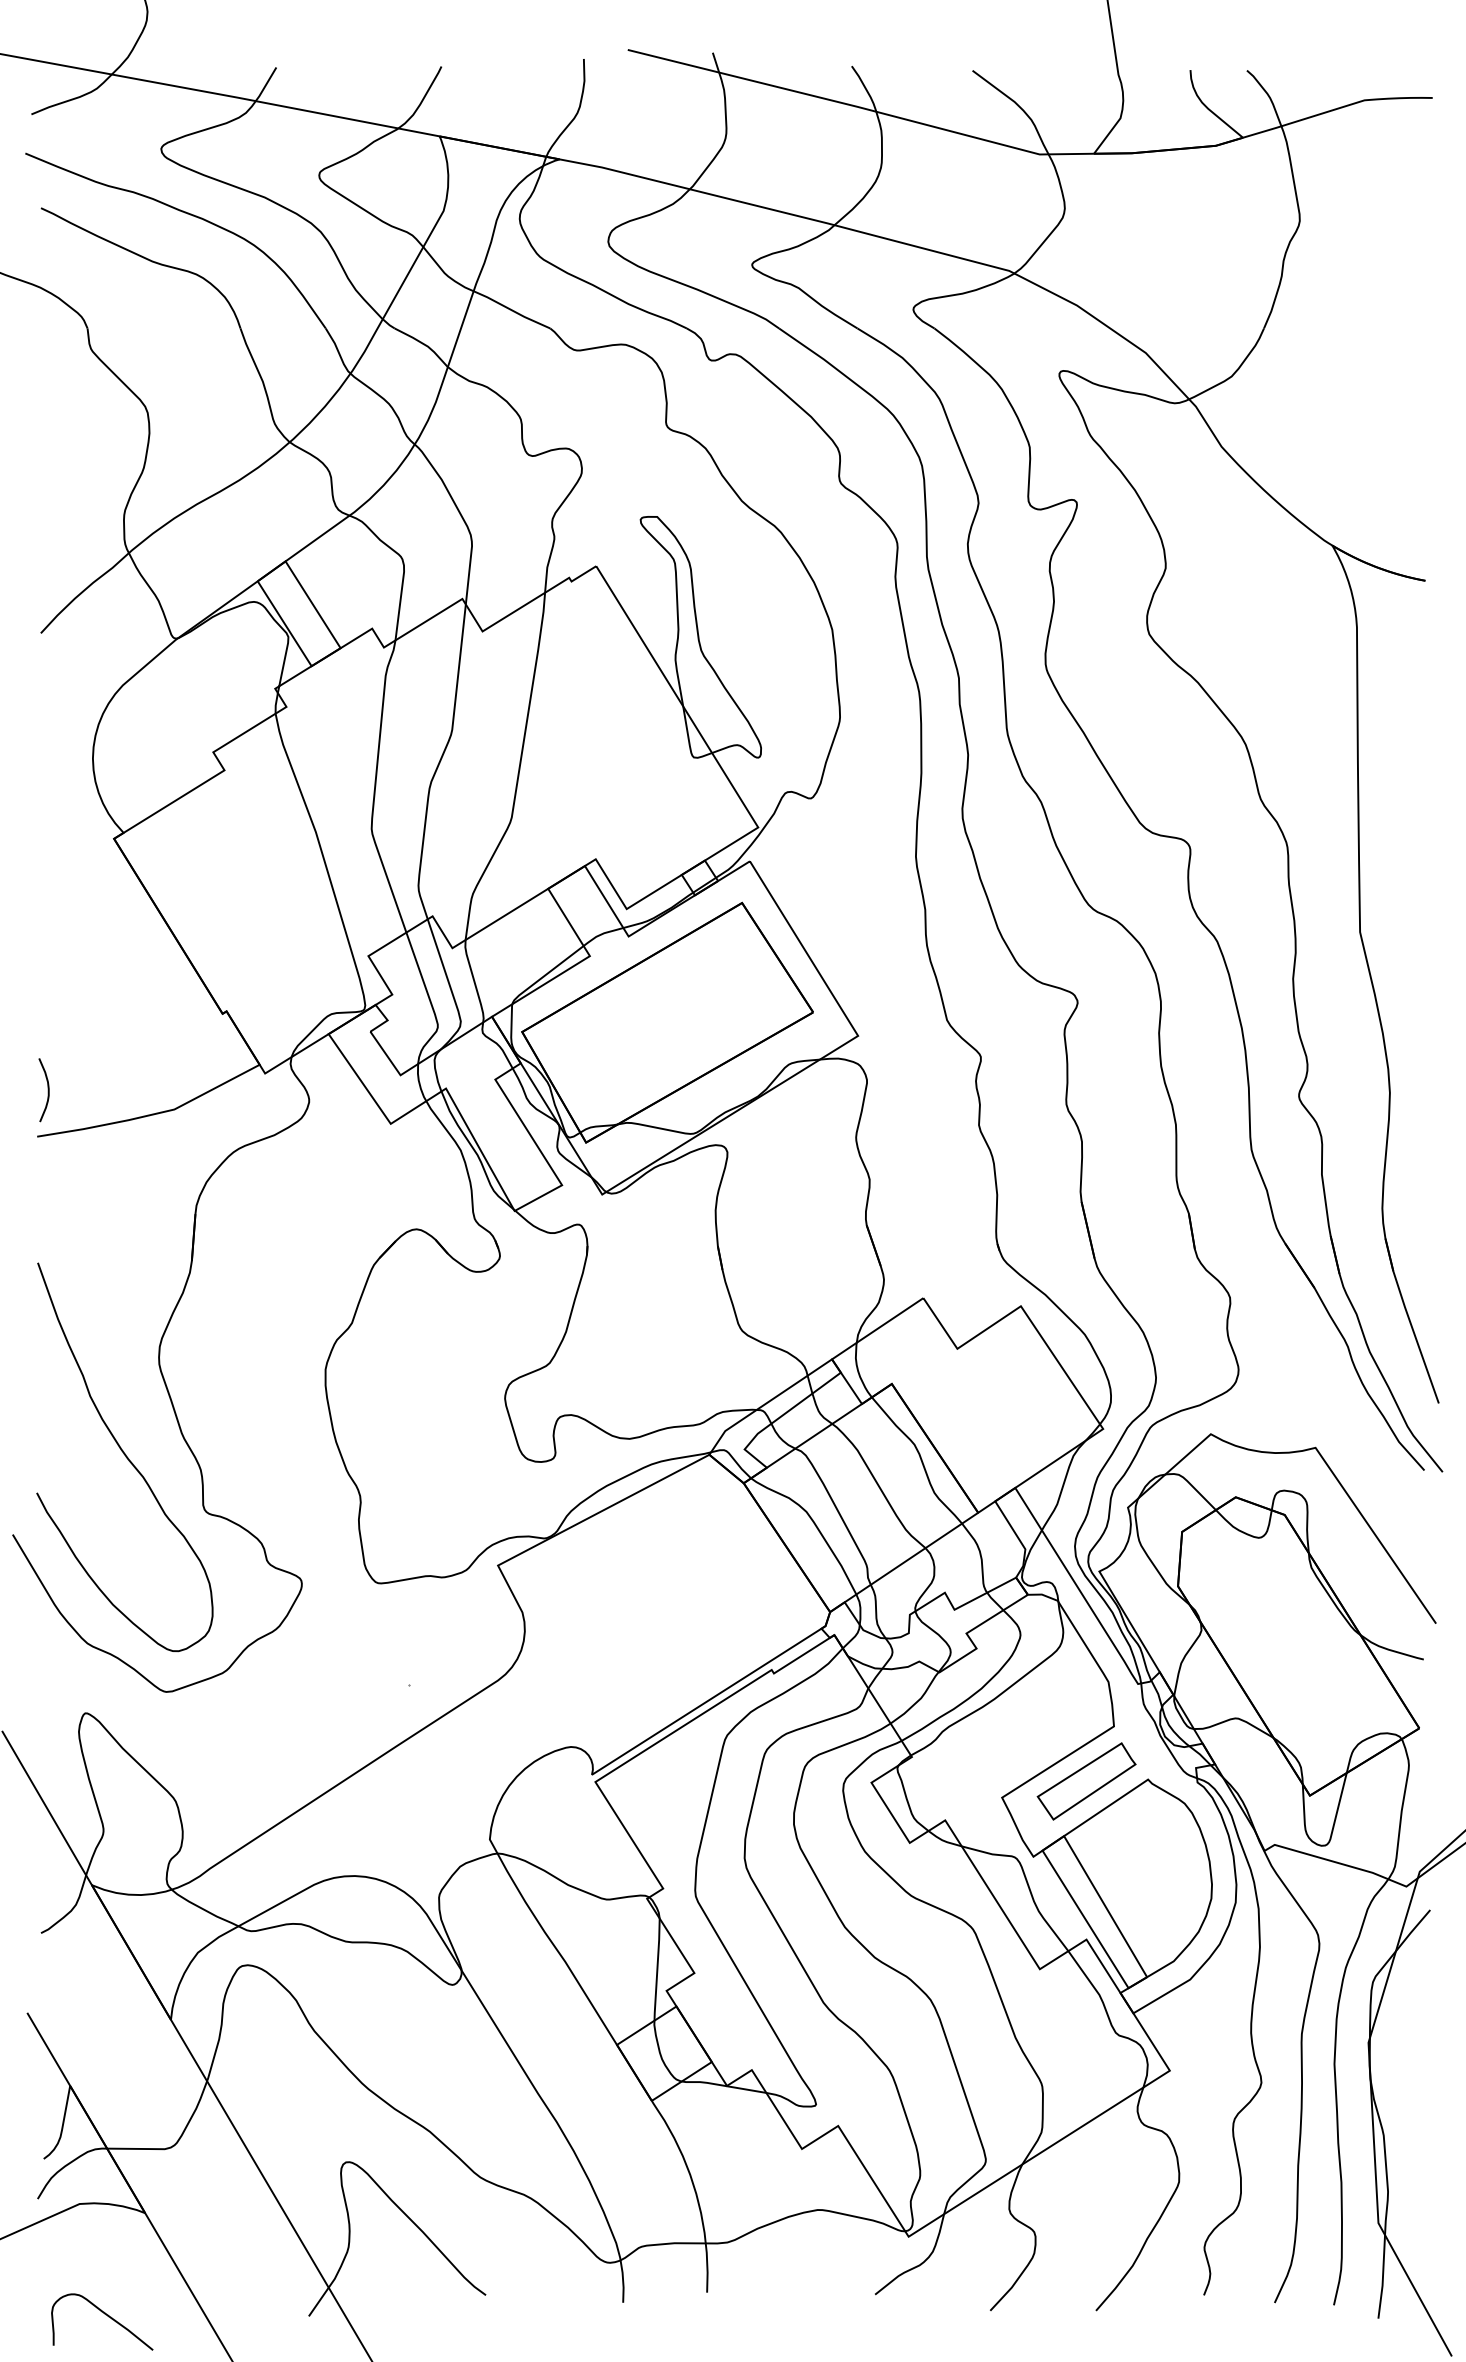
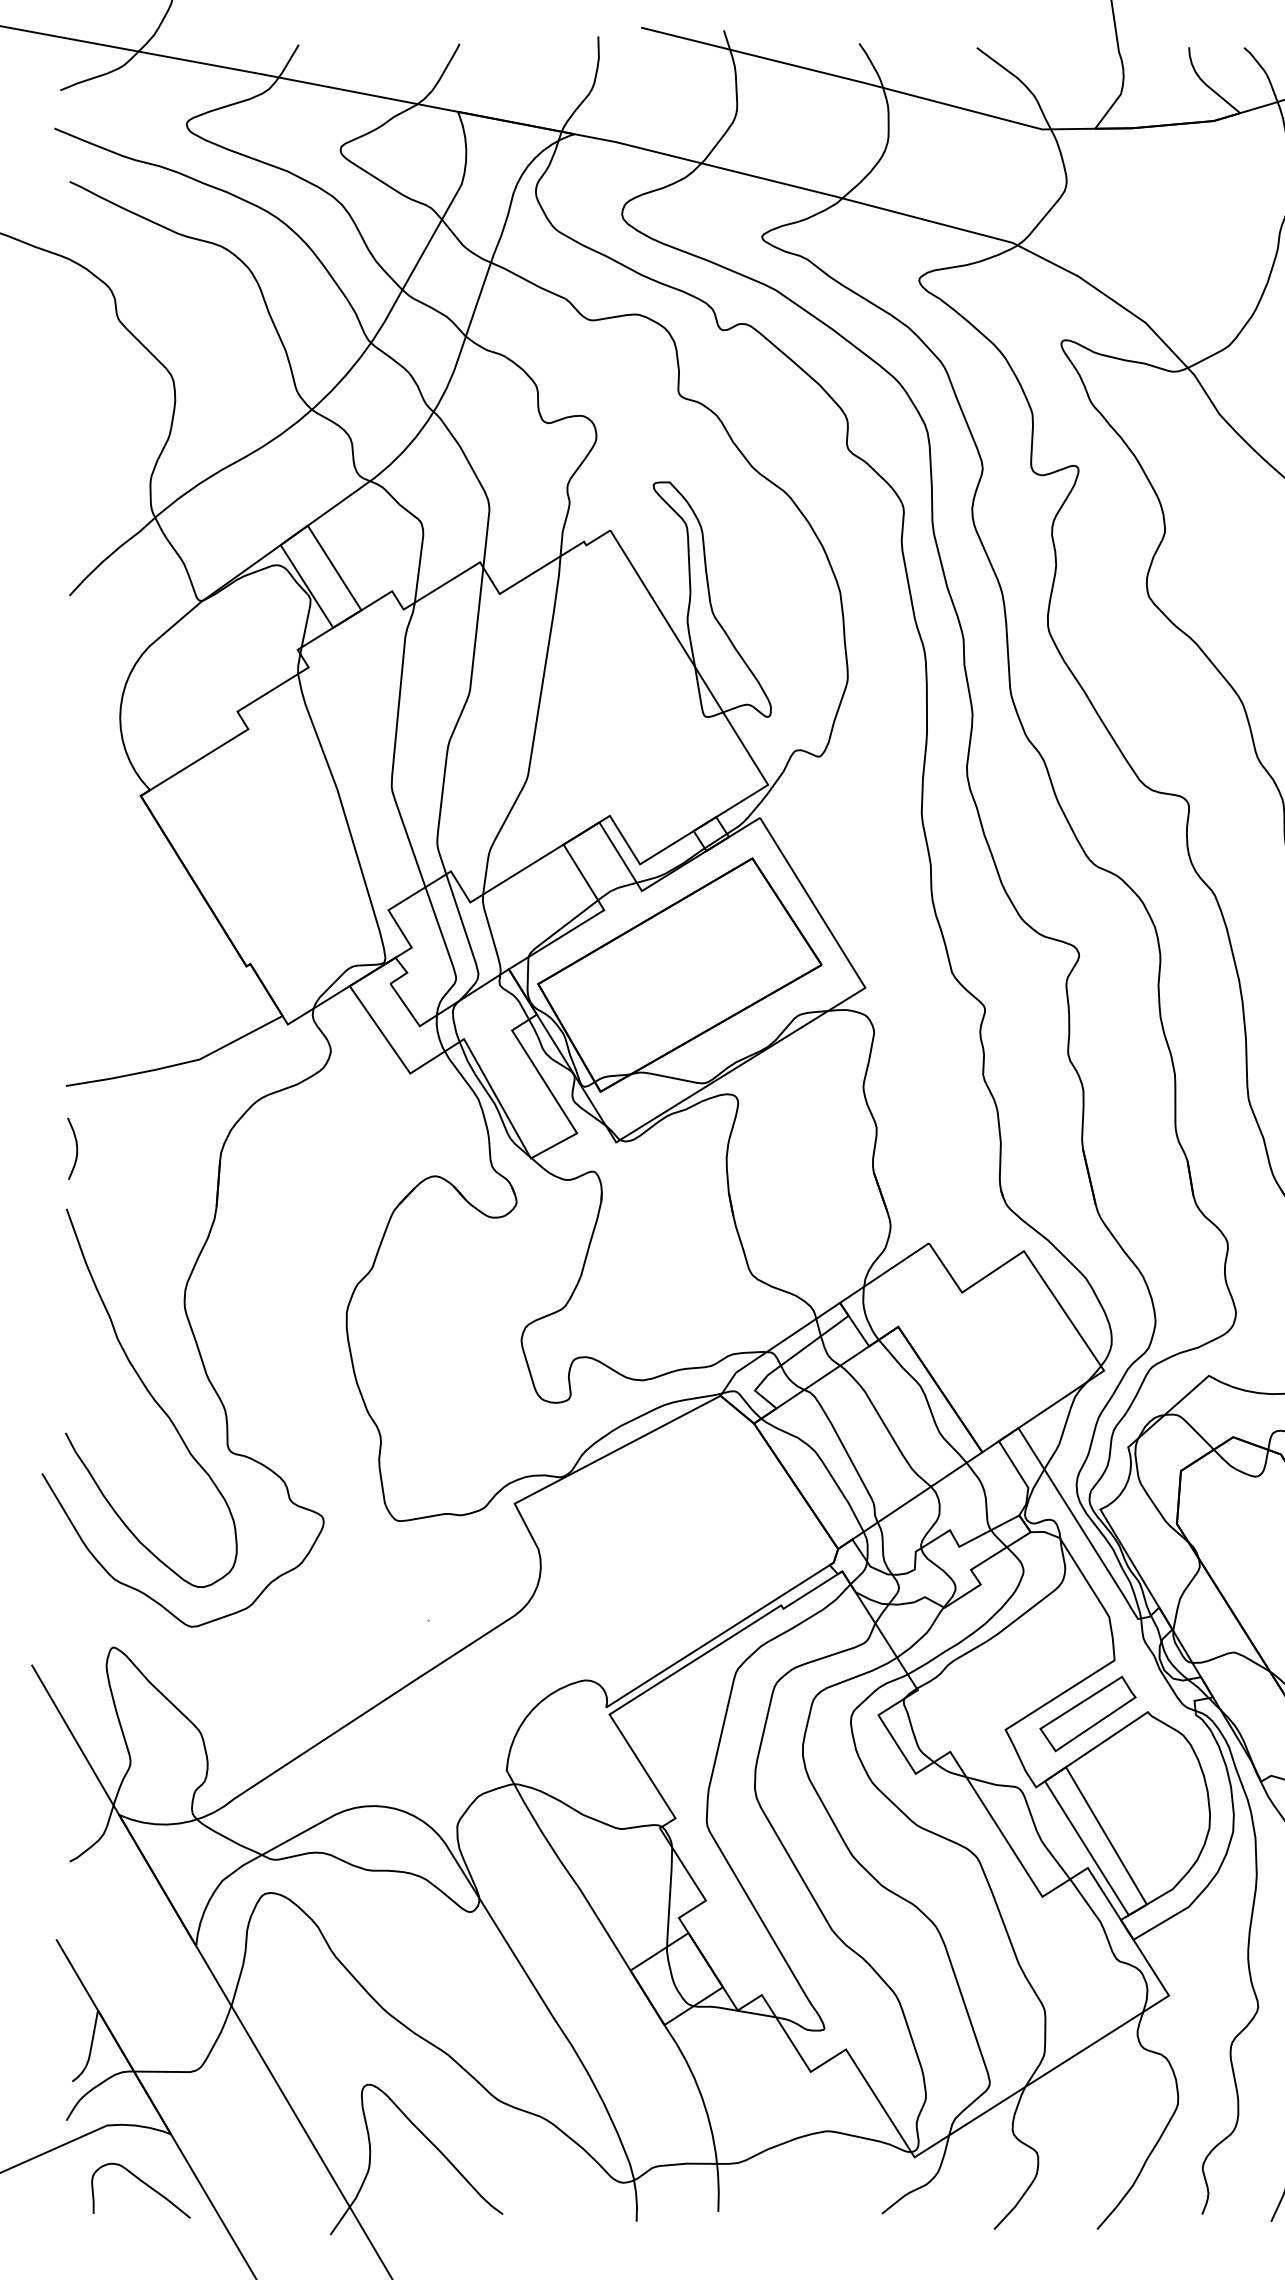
curve: (47, 1090) -> (75, 1149), moved
curve: (107, 2316) -> (146, 2185), moved

